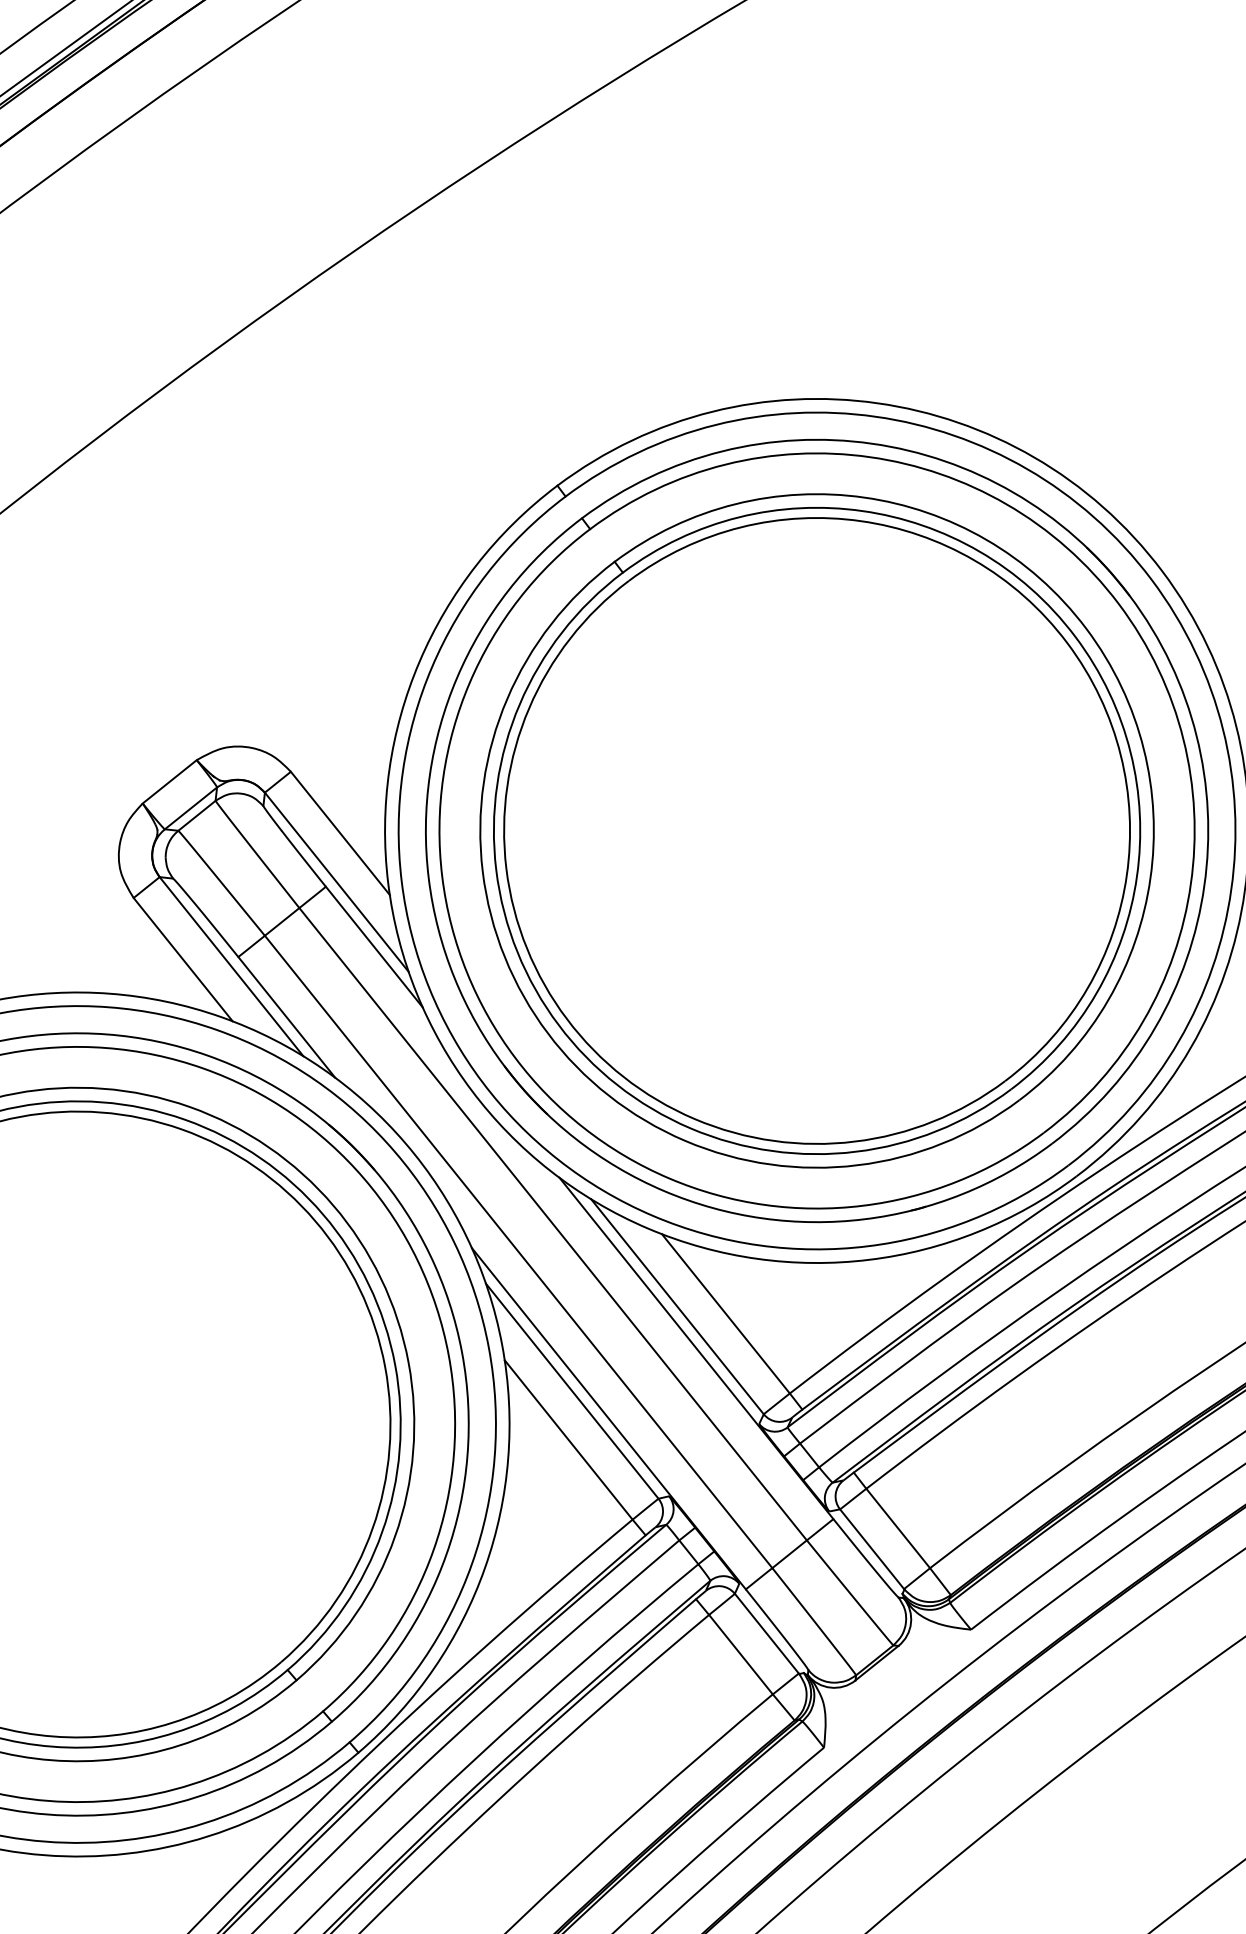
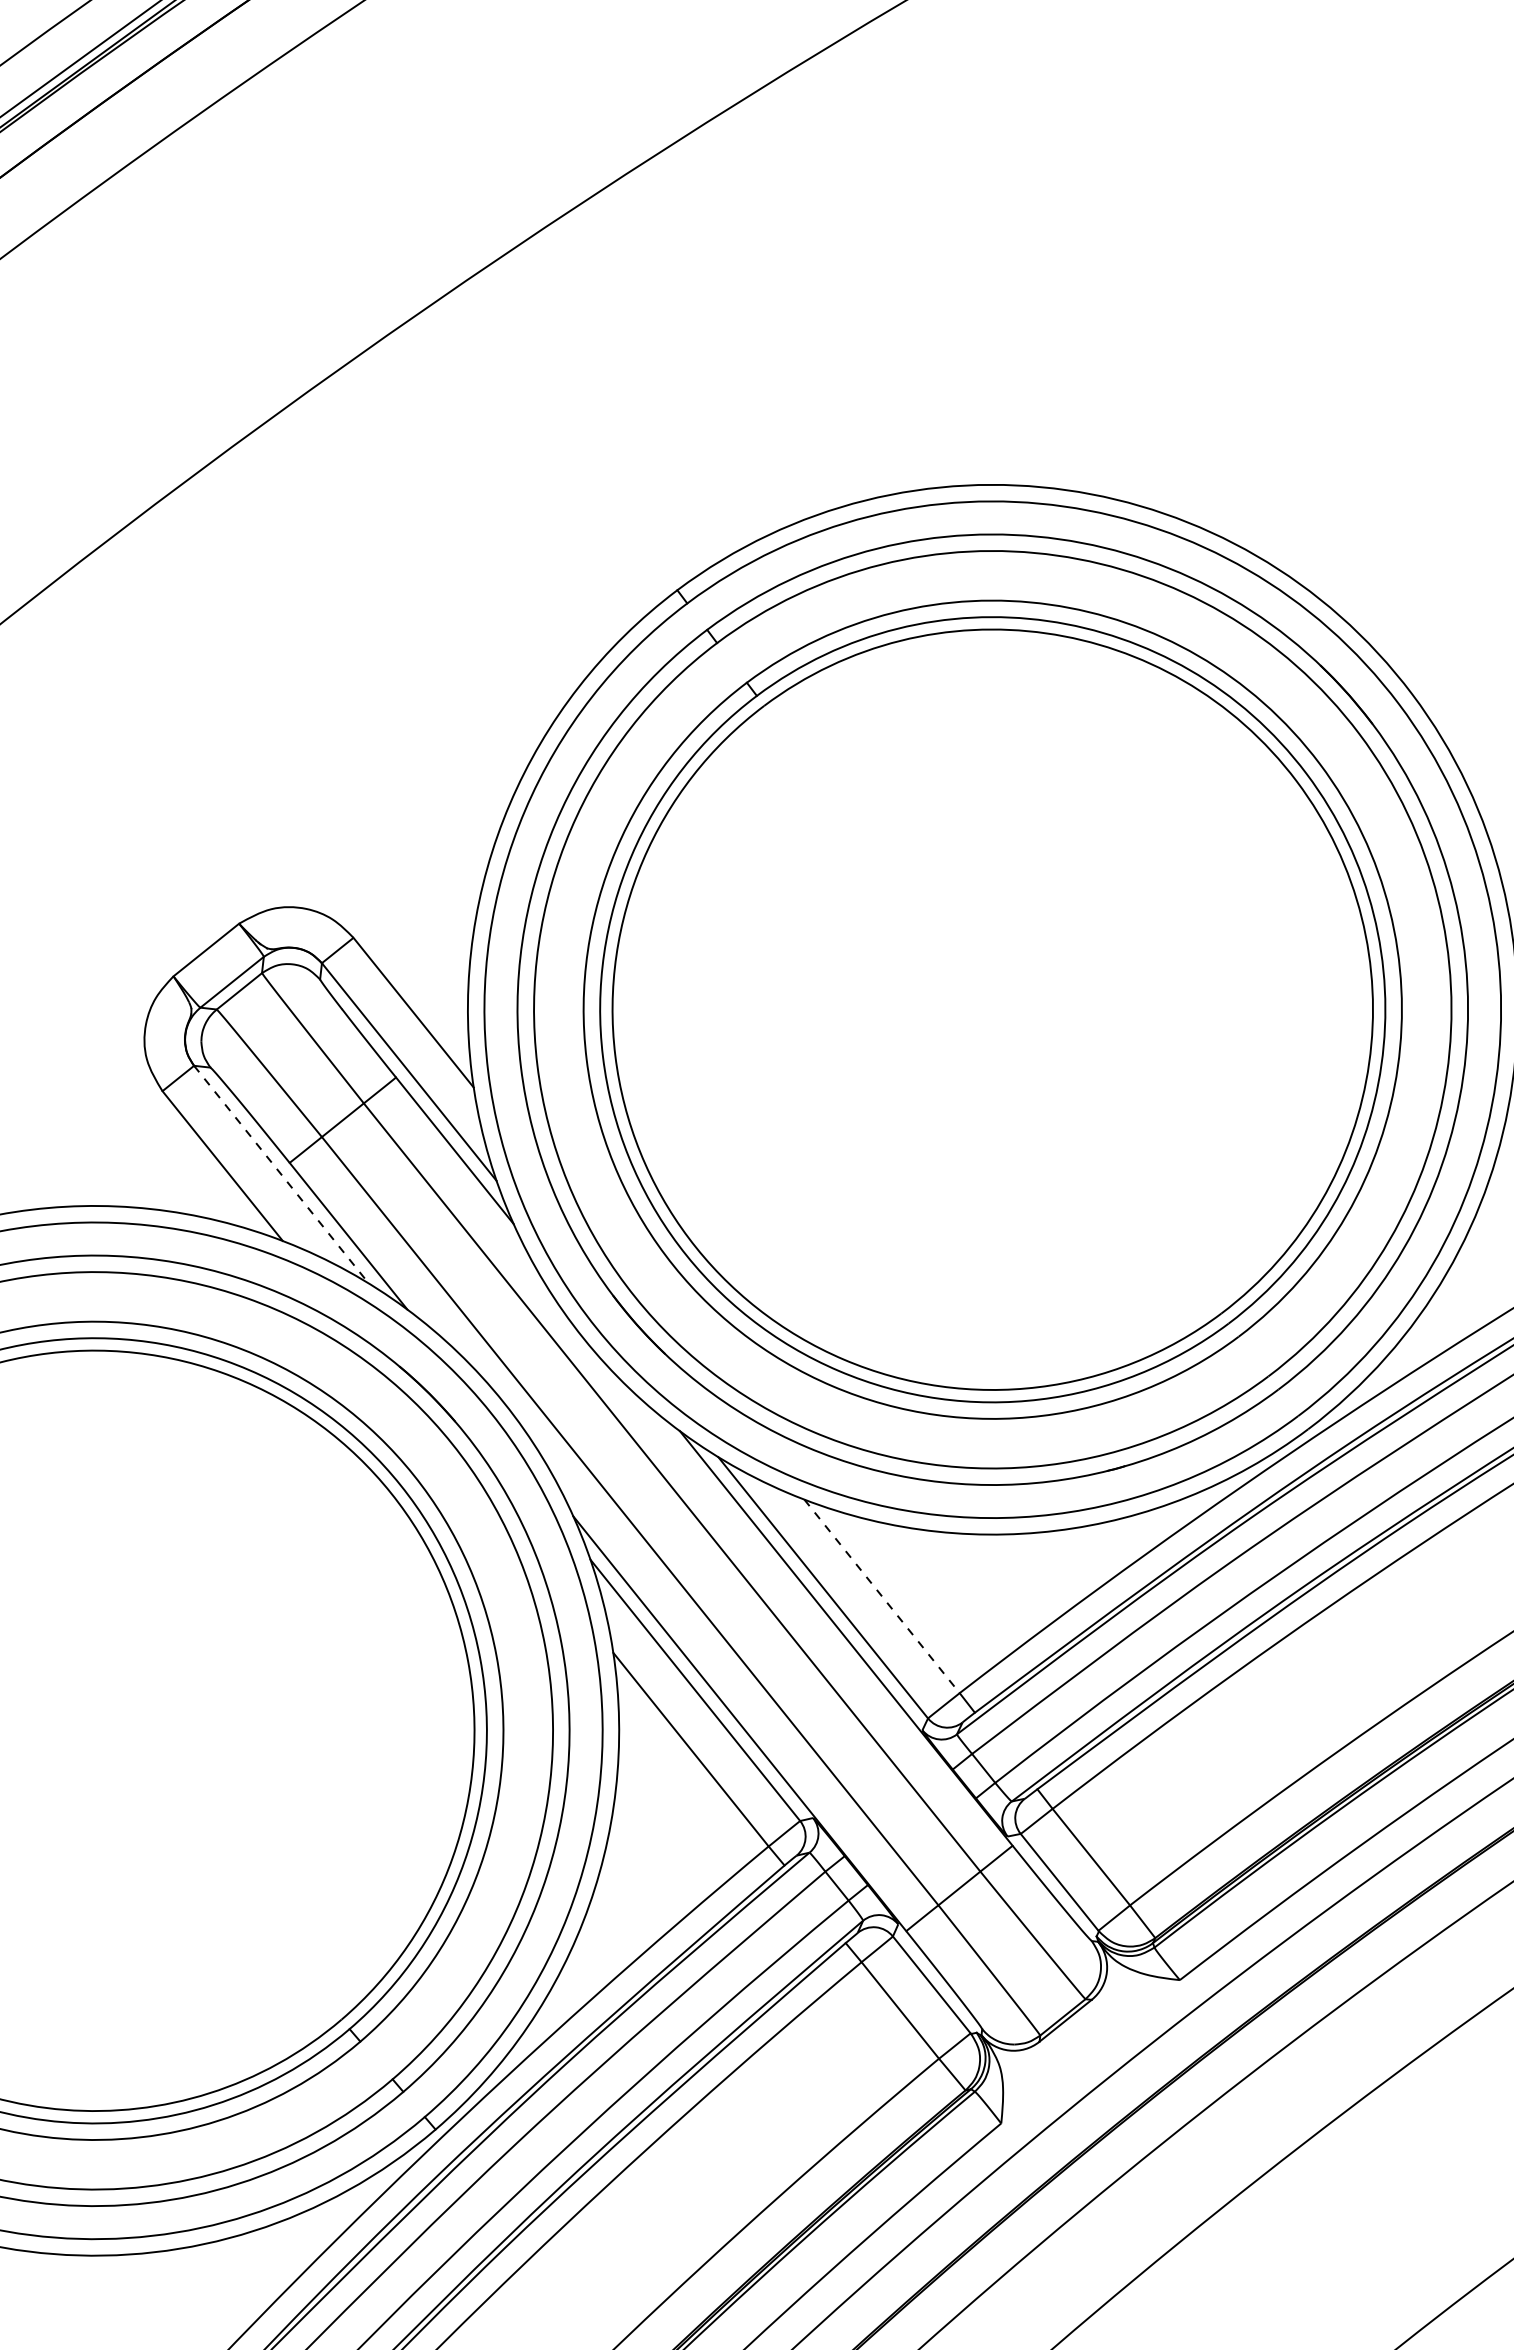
line: (231, 966) -> (281, 1174), solid -> dashed
line: (726, 1313) -> (882, 1596), solid -> dashed

